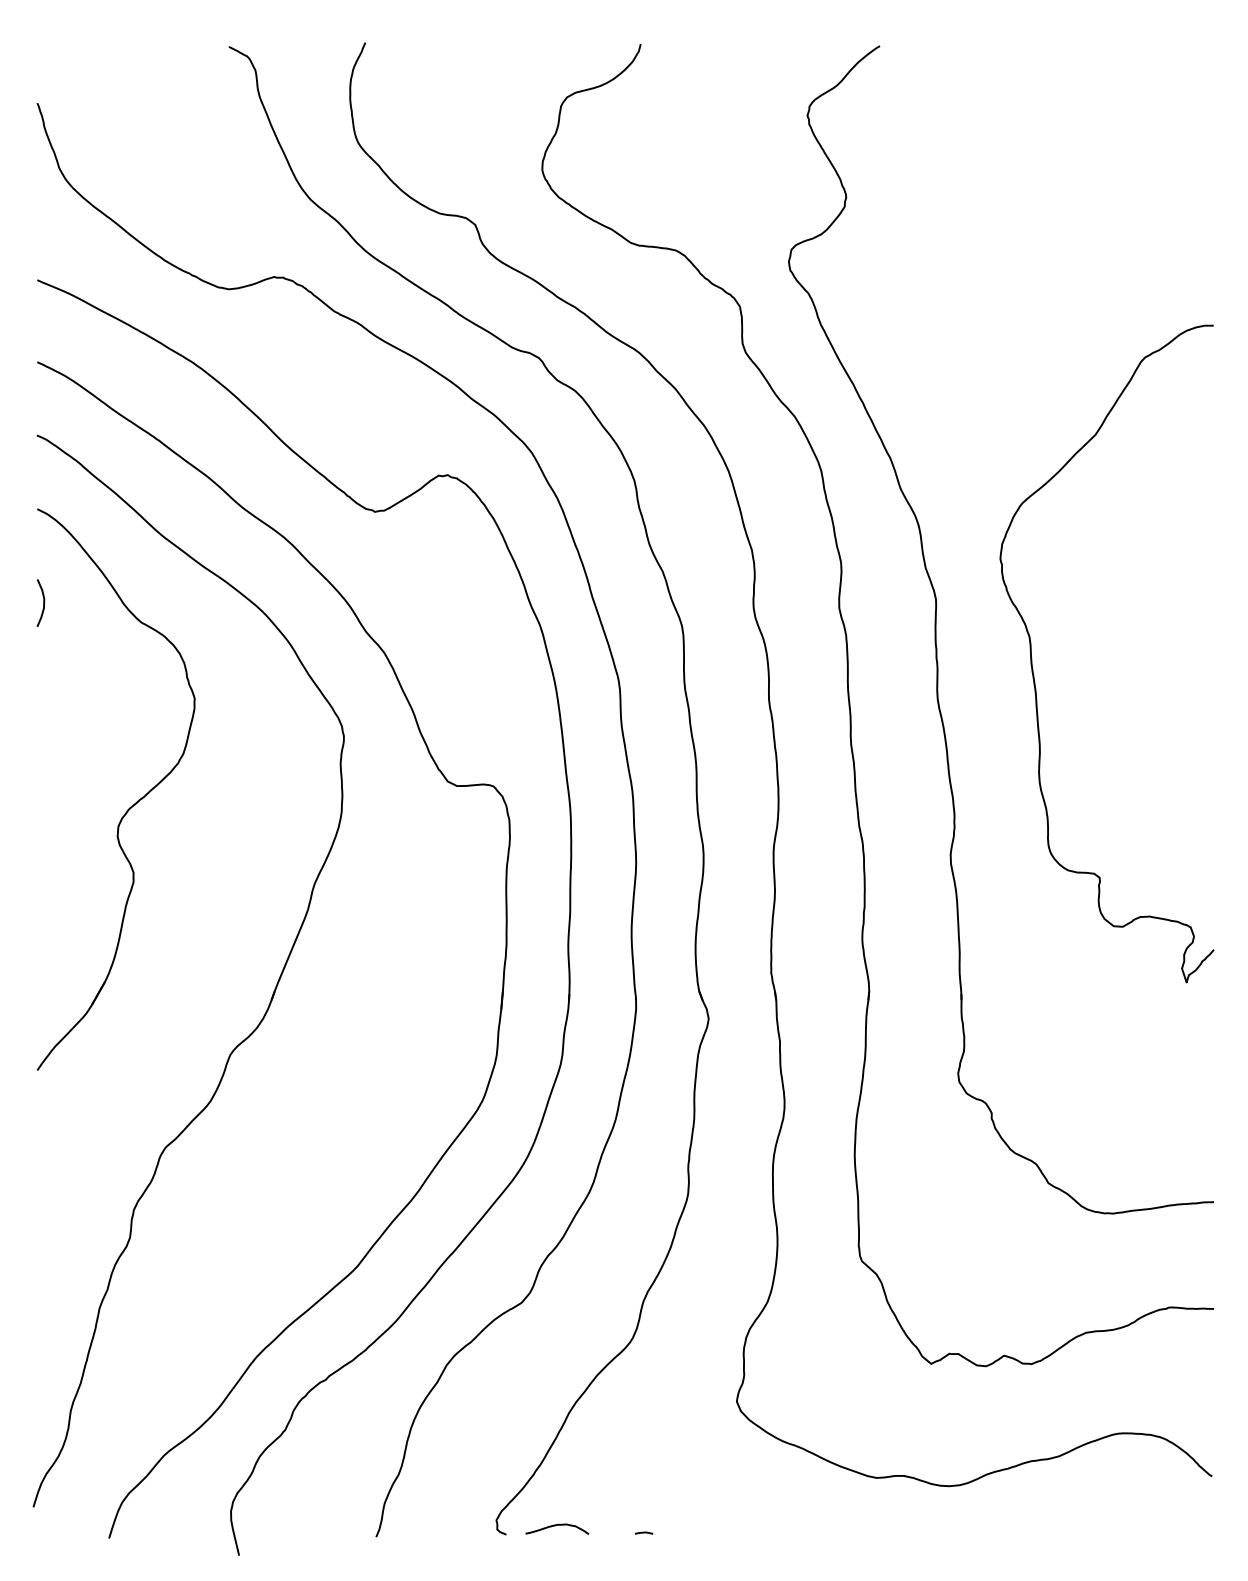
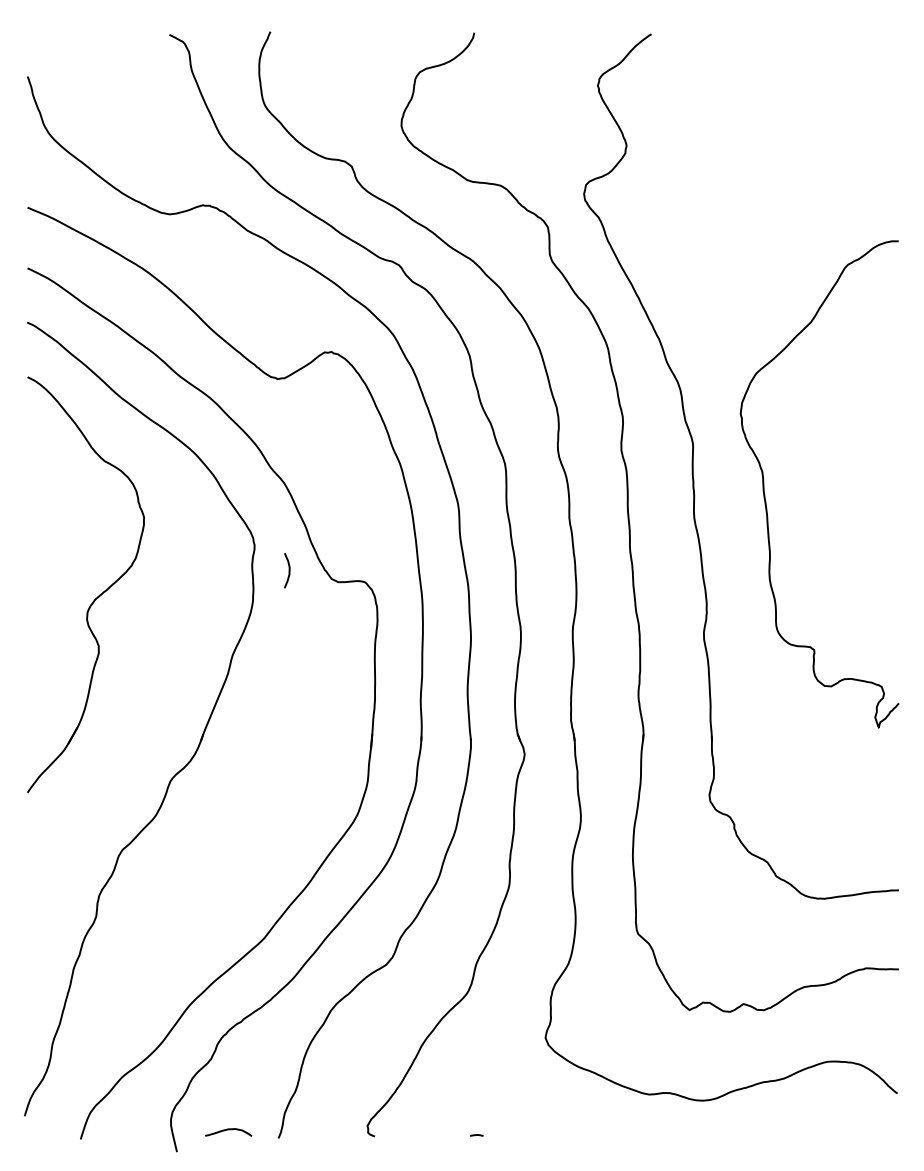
curve: (42, 602) -> (288, 570), moved
curve: (557, 1526) -> (228, 1130), moved

